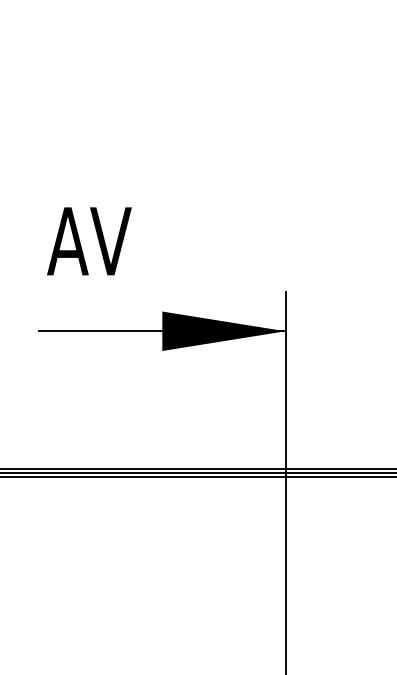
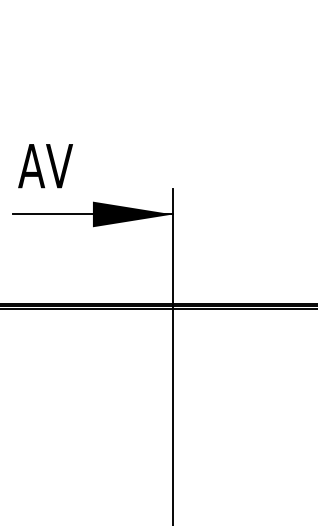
text: (89, 241) -> (45, 166), moved

